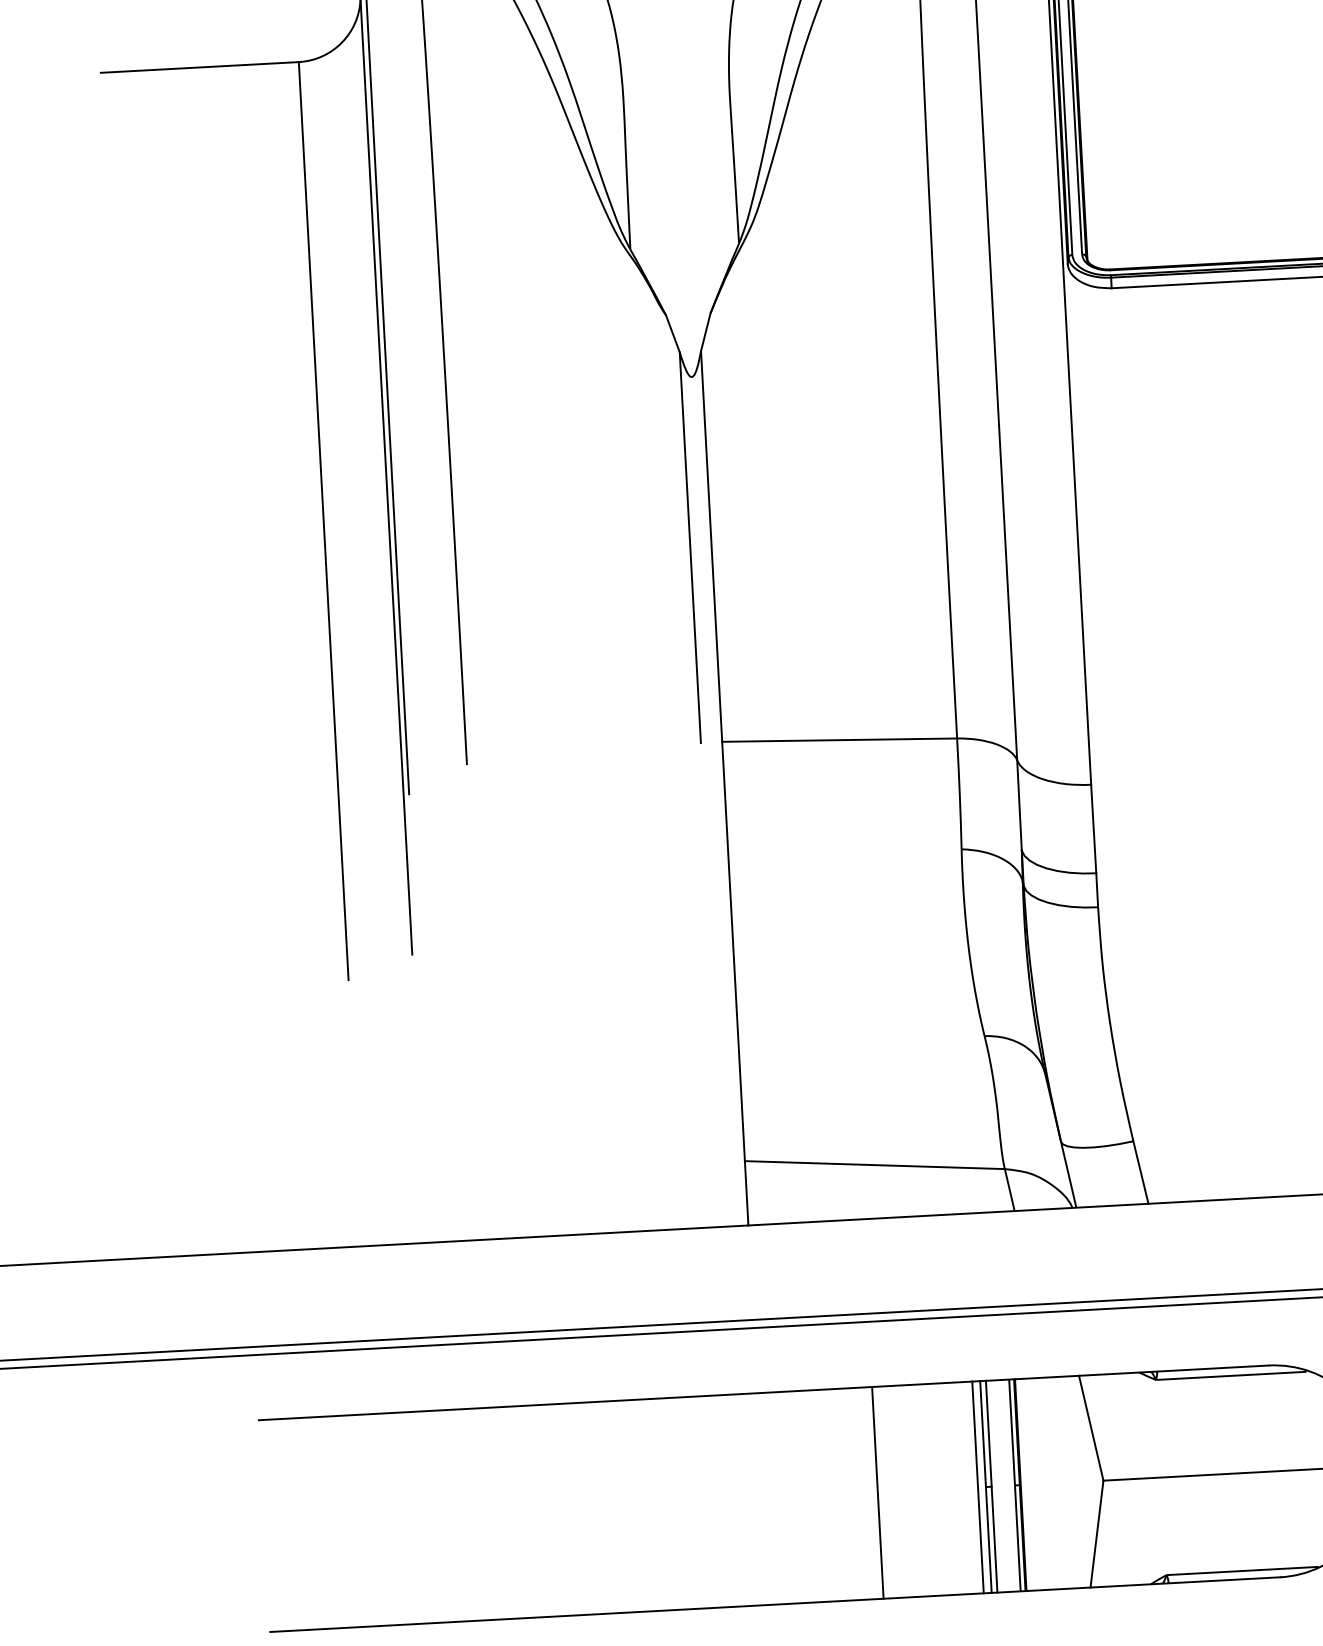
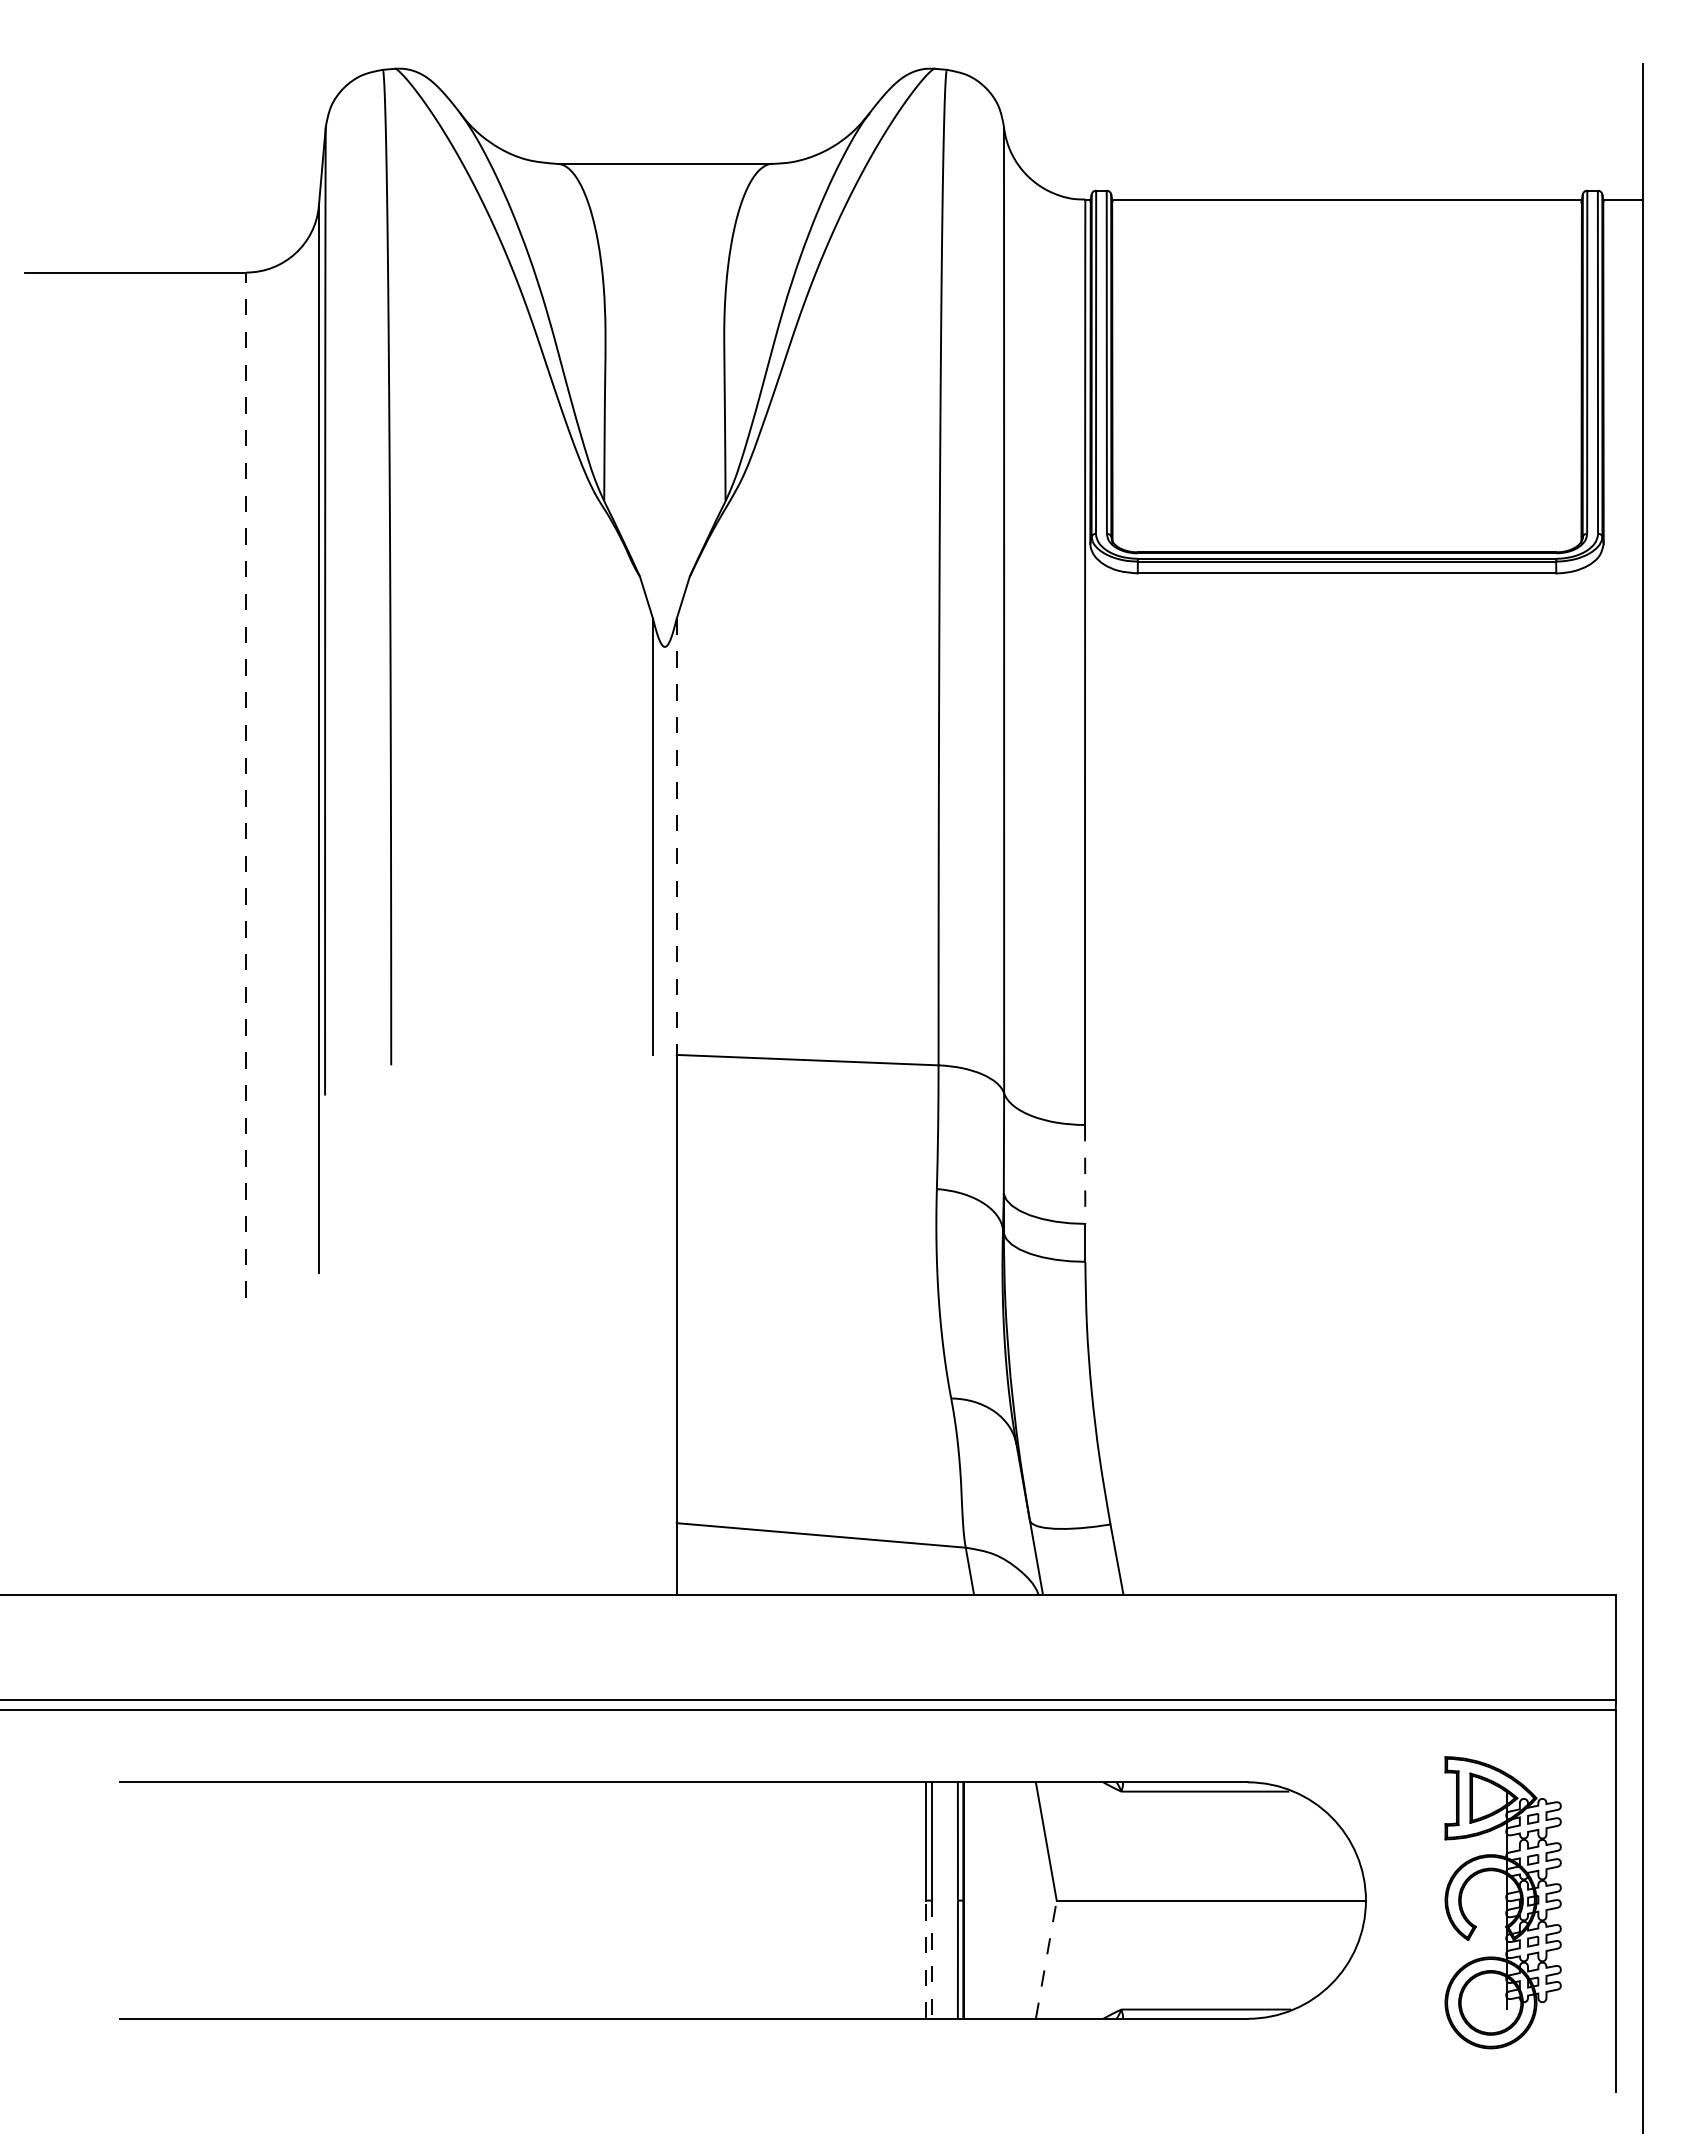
line: (323, 521) -> (246, 785), solid -> dashed
line: (711, 547) -> (676, 837), solid -> dashed
line: (1094, 829) -> (1085, 1174), solid -> dashed
line: (977, 1487) -> (916, 1900), removed
line: (877, 1492) -> (804, 1900), removed
line: (1097, 1533) -> (1046, 1959), solid -> dashed
line: (988, 1539) -> (925, 1959), solid -> dashed
line: (994, 1540) -> (931, 1960), solid -> dashed

